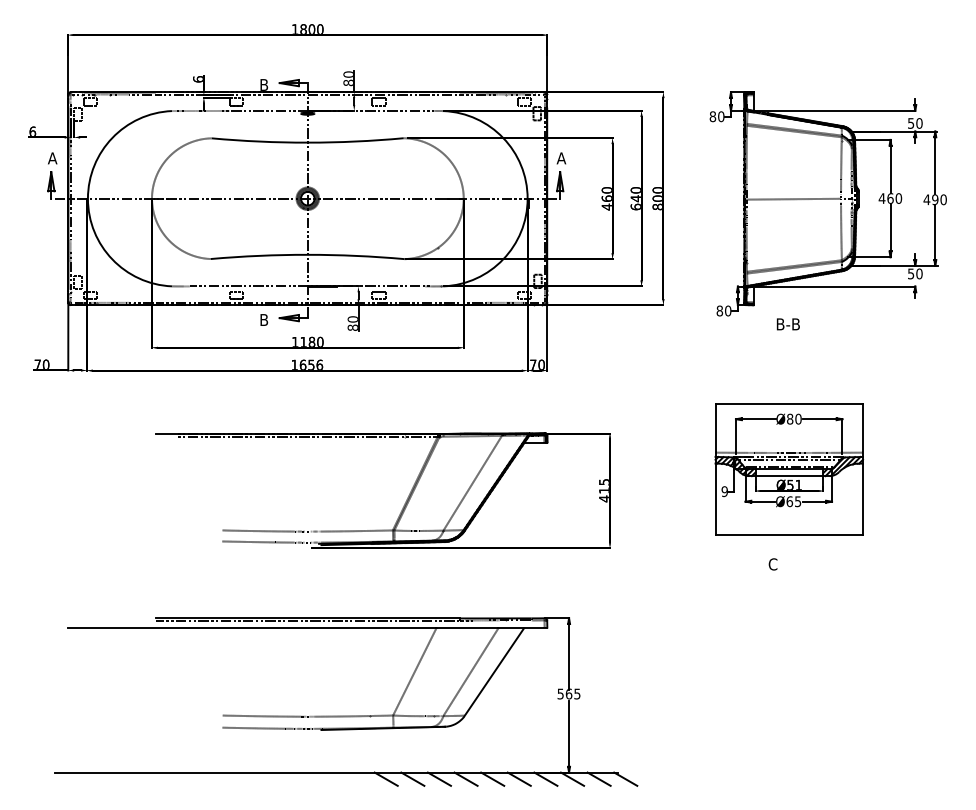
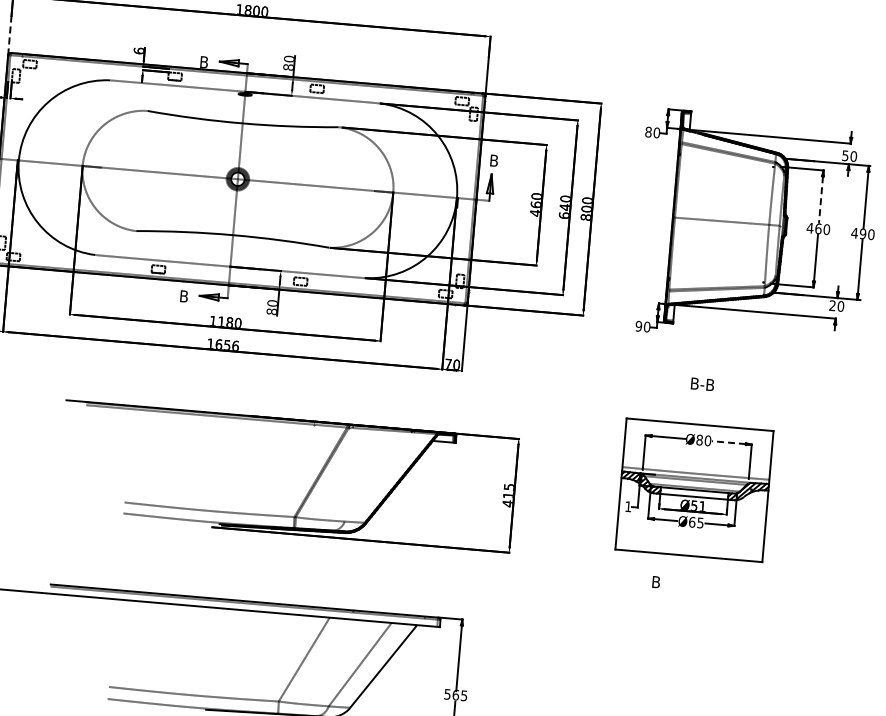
line: (68, 75) -> (10, 36), solid -> dashed
text: (561, 158) -> (494, 160), A -> B
line: (890, 169) -> (820, 199), solid -> dashed
text: (911, 273) -> (833, 305), 50 -> 20
text: (719, 310) -> (638, 325), 80 -> 90
text: (787, 324) -> (701, 384), moved
line: (819, 419) -> (728, 442), solid -> dashed
line: (472, 482) -> (377, 476), removed
text: (724, 491) -> (628, 506), 9 -> 1
text: (766, 564) -> (663, 582), C -> B

